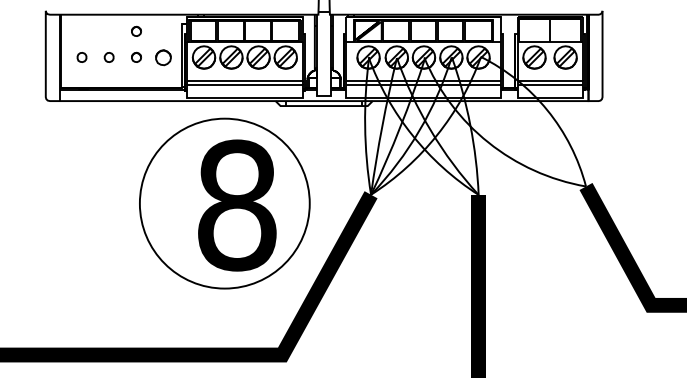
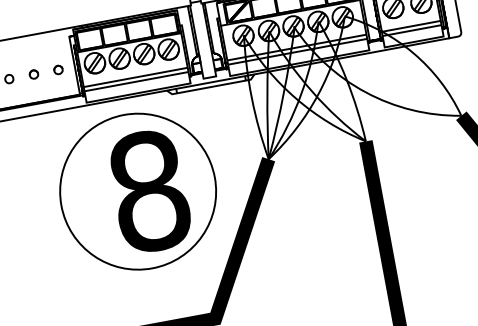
part: (136, 30) -> (29, 50), removed
part: (163, 56) -> (58, 69), size x0.62

